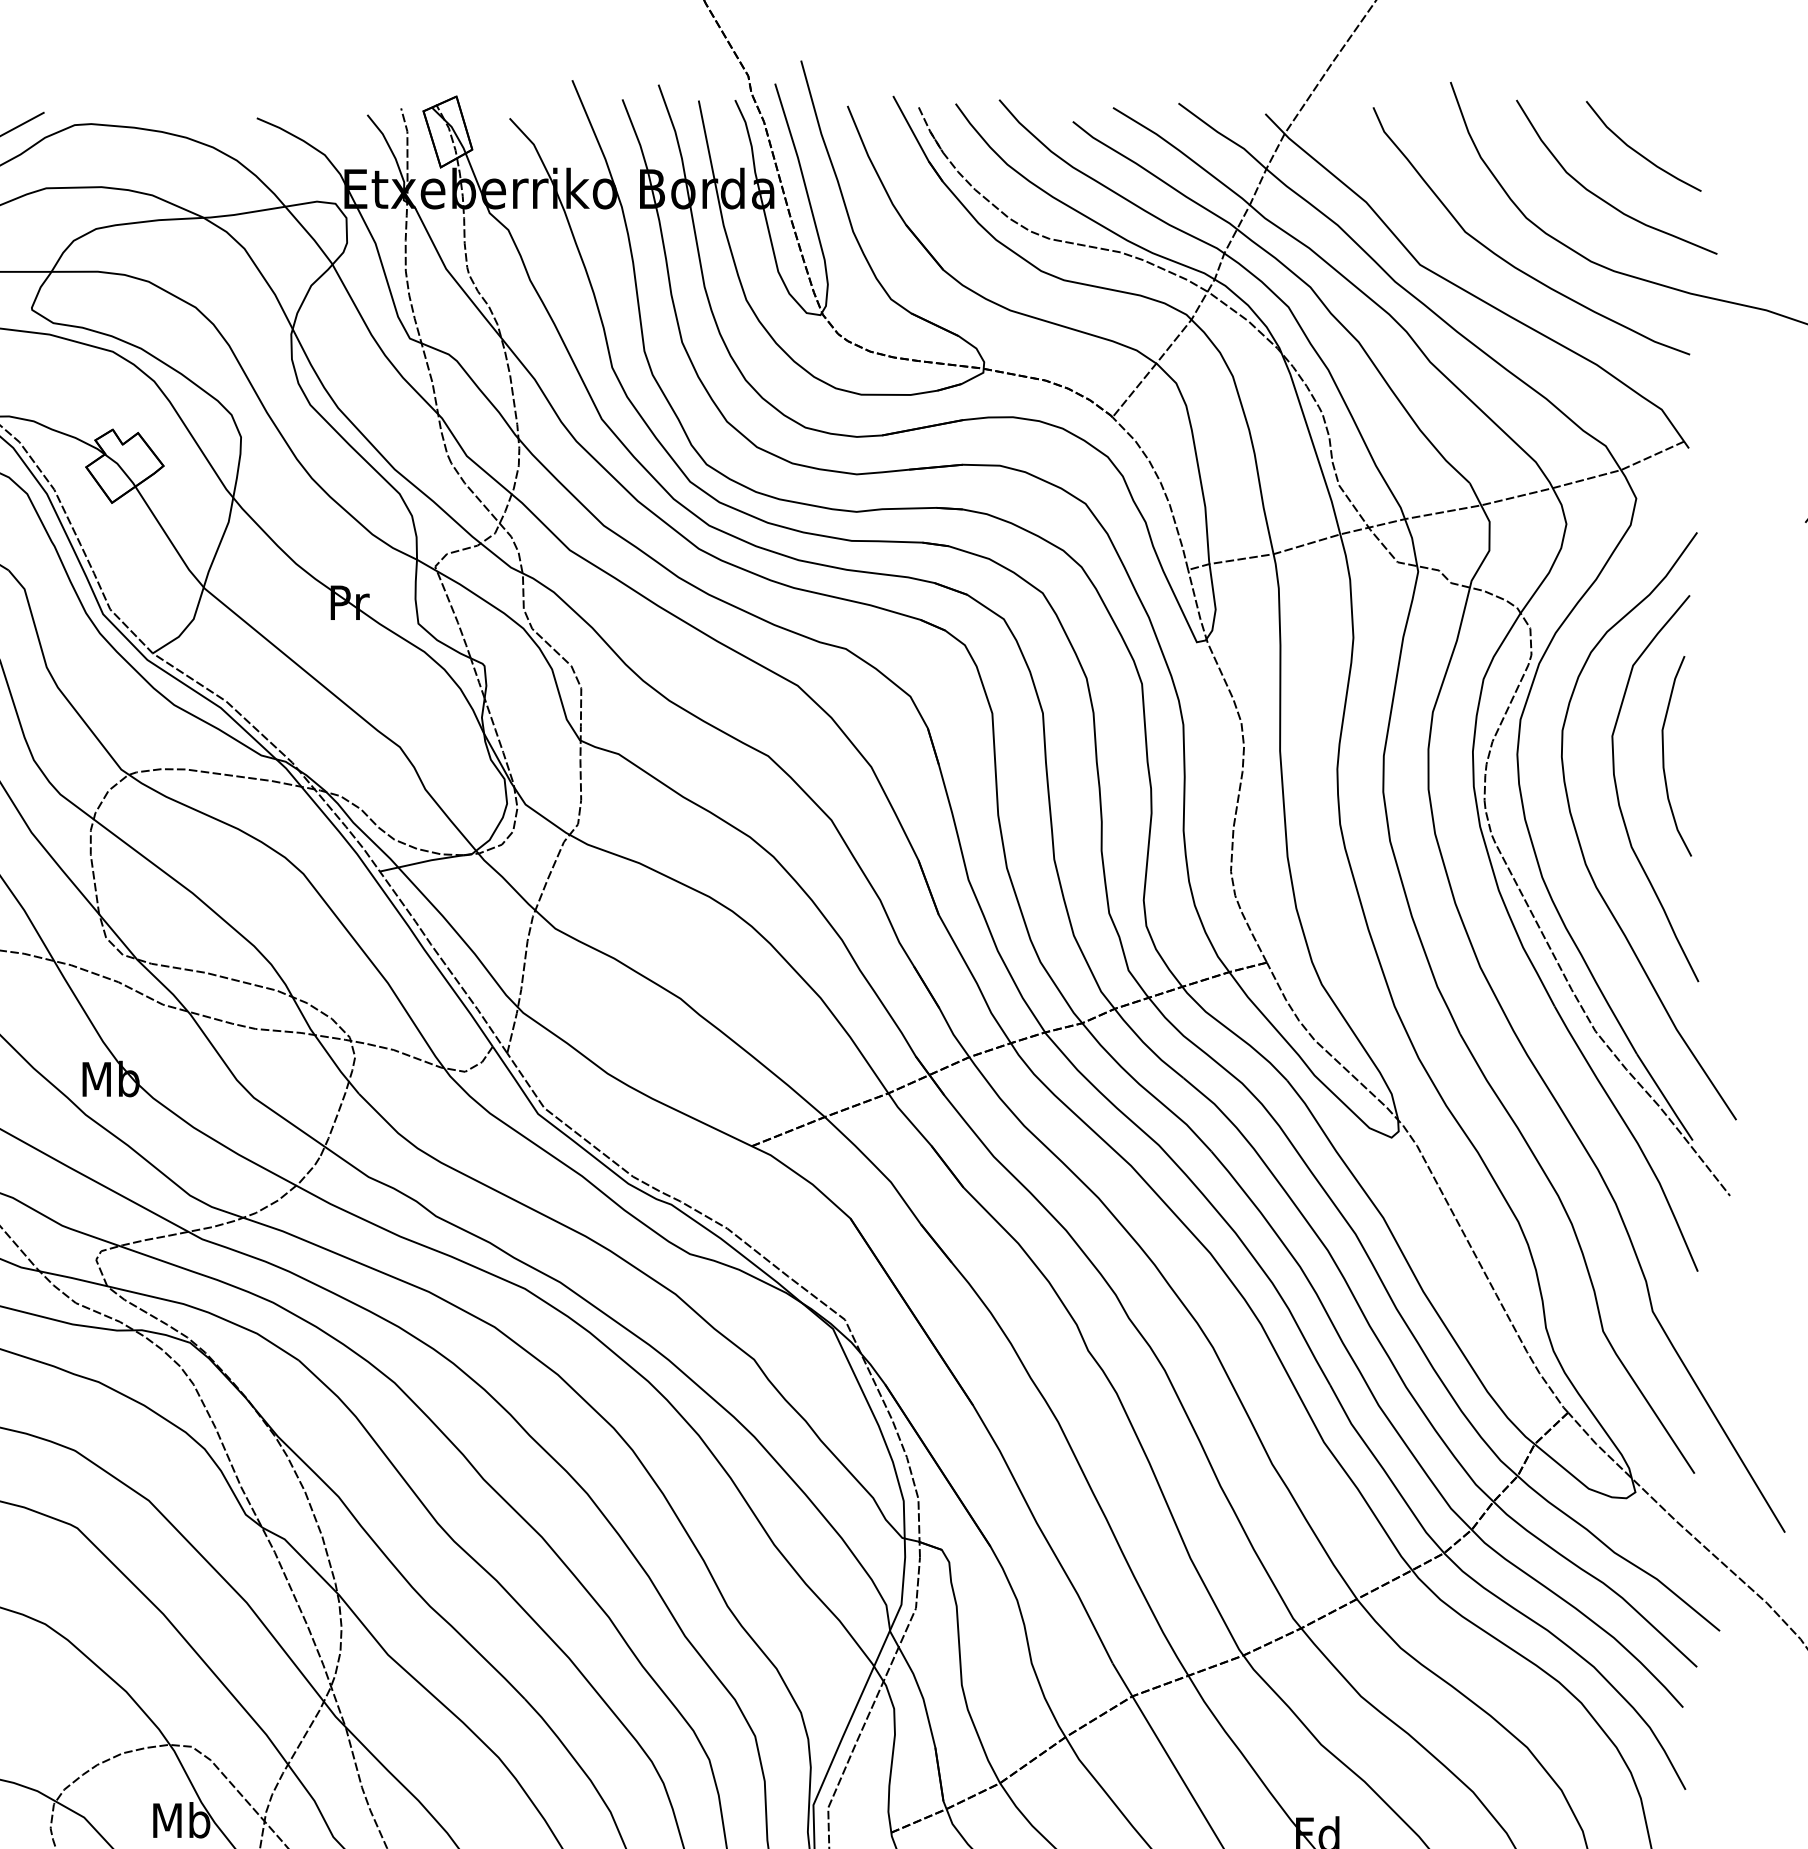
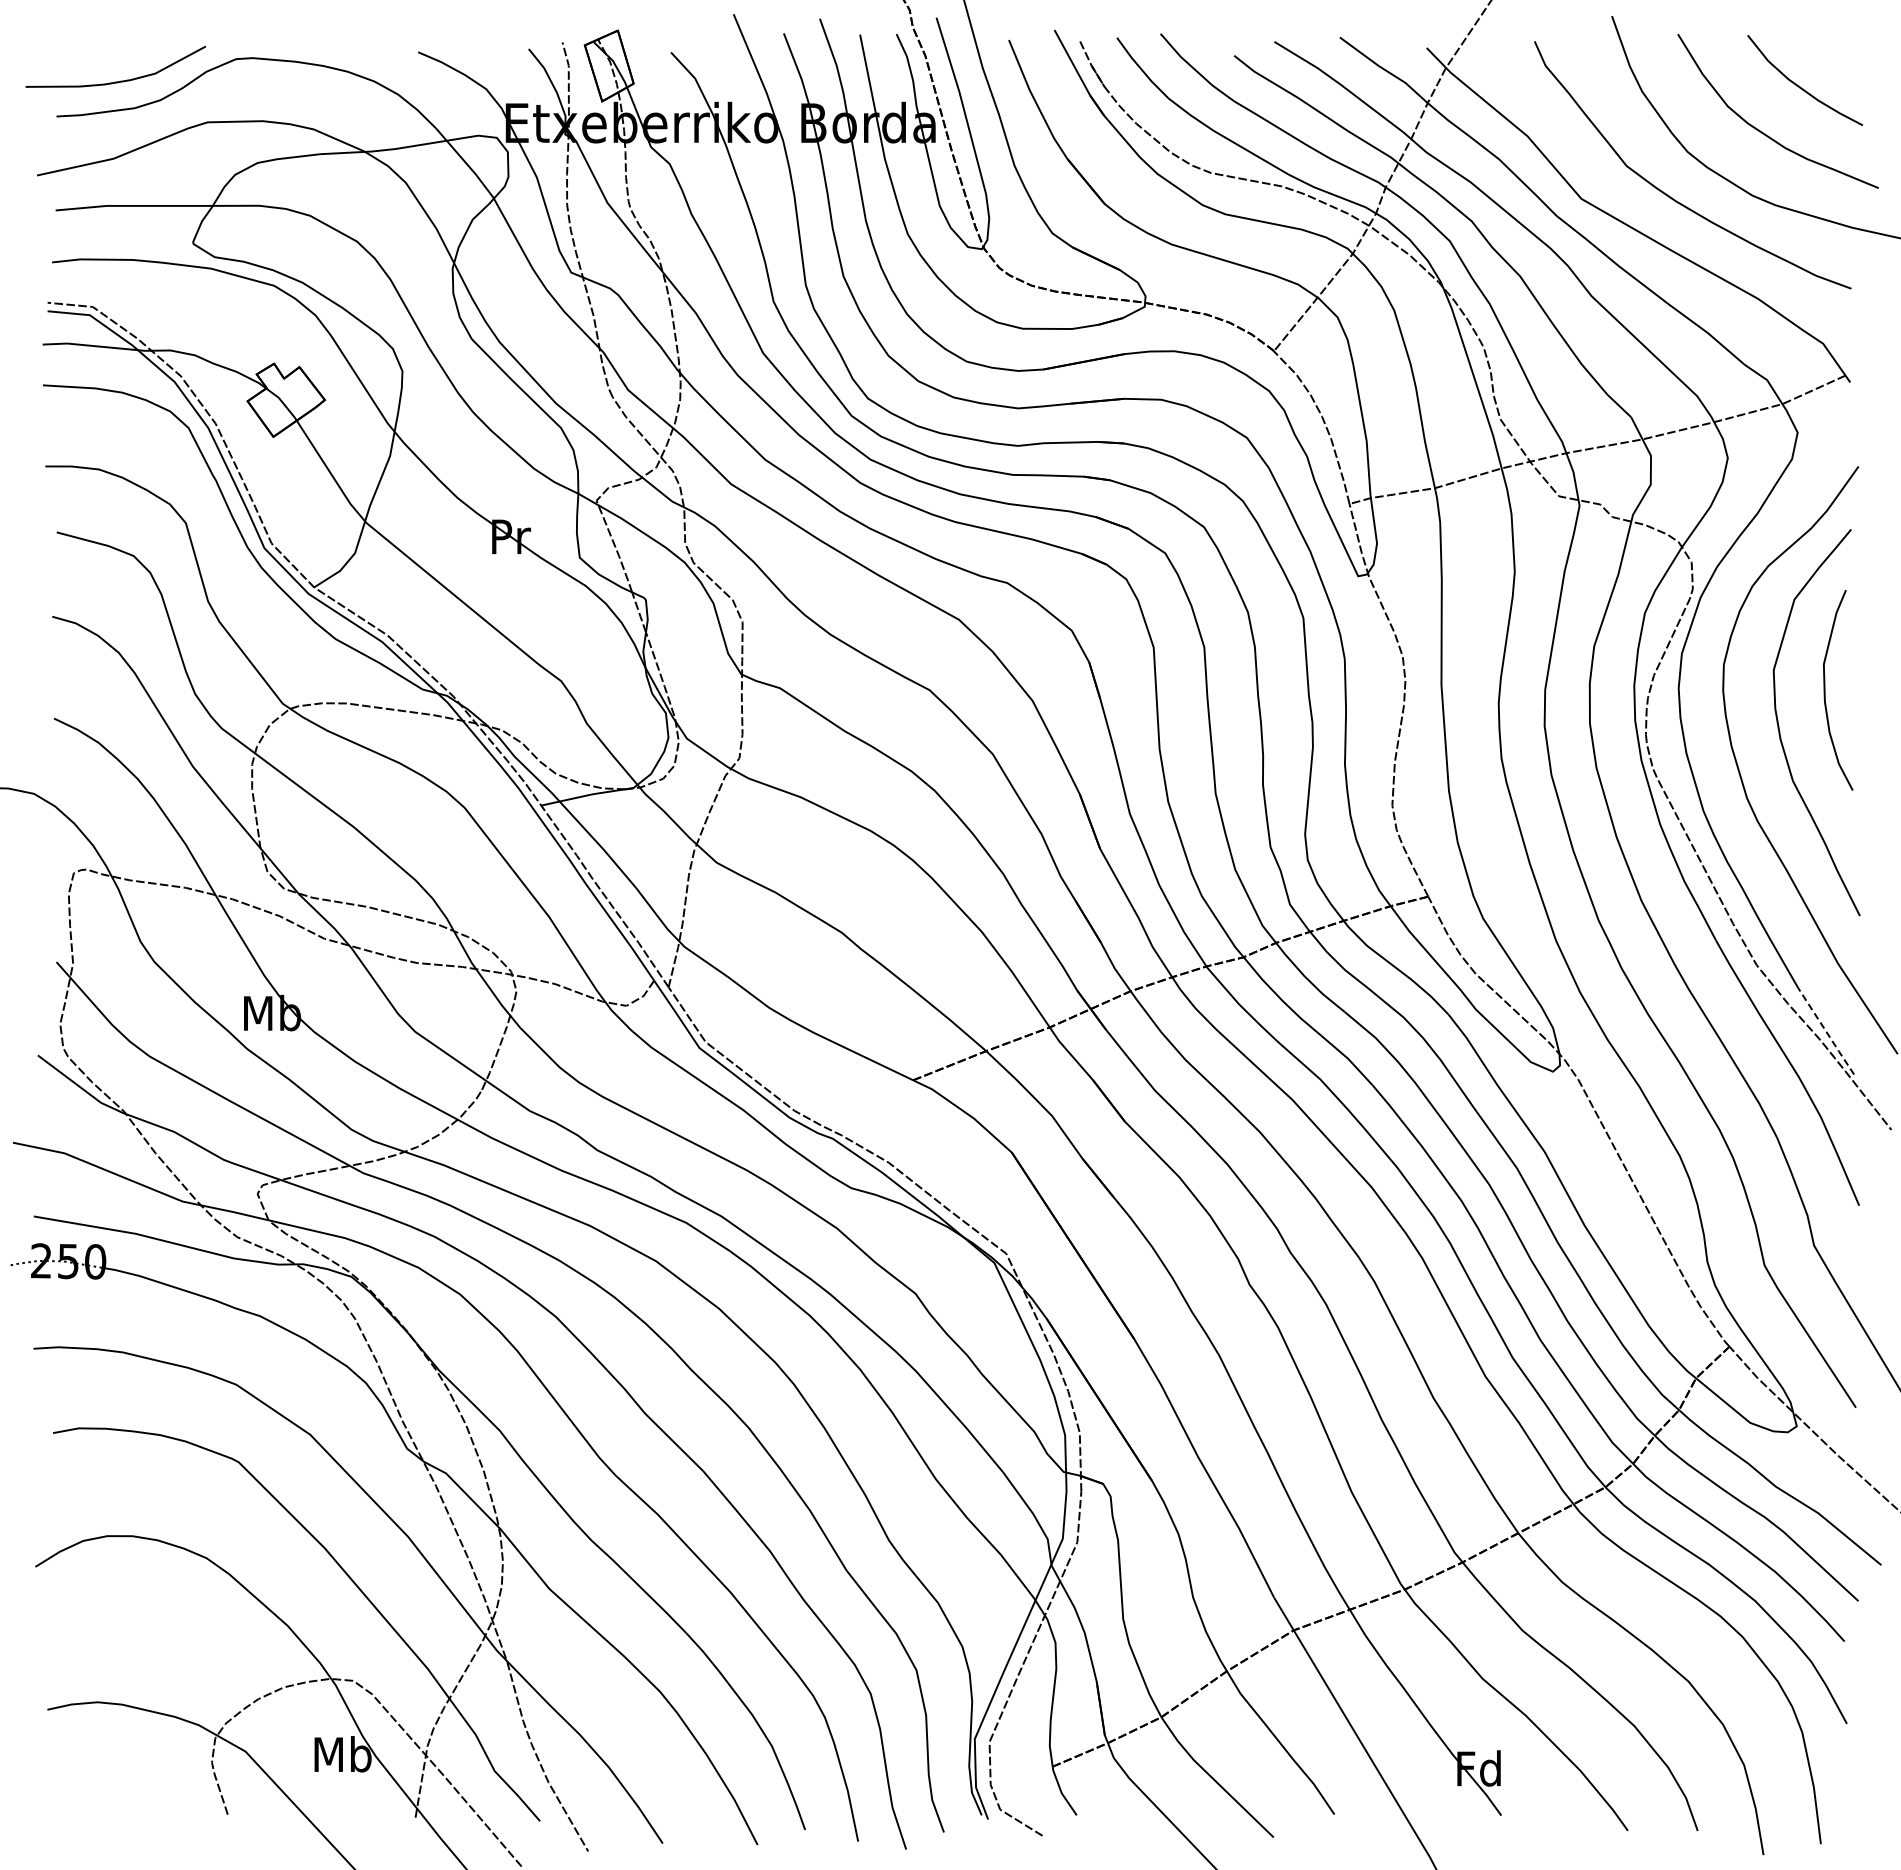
line: (1664, 1097) -> (1825, 1031), solid -> dashed

